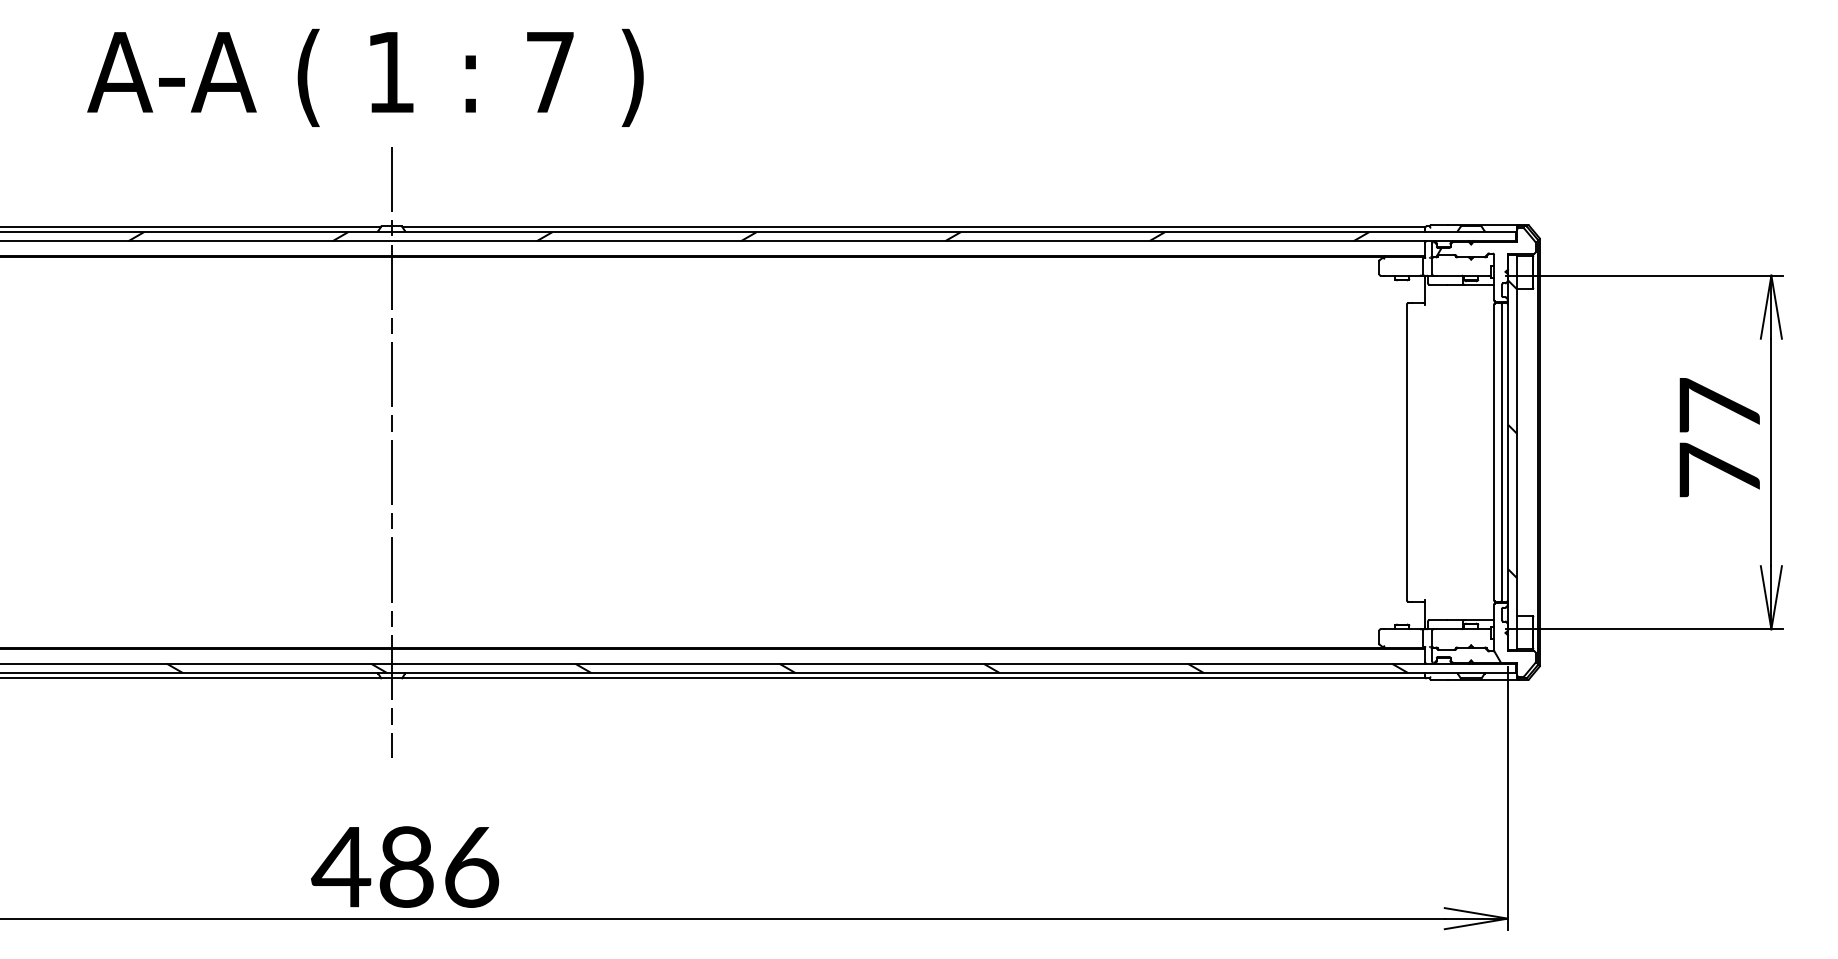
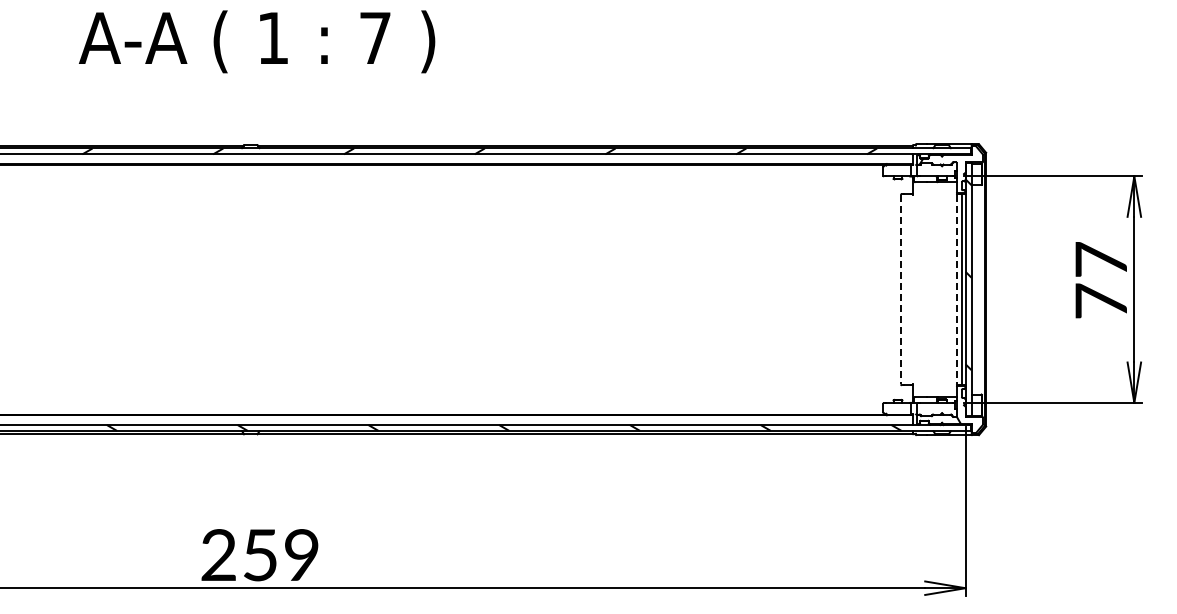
text: (366, 77) -> (257, 41), moved
line: (391, 452) -> (250, 289), removed
line: (1406, 452) -> (900, 289), solid -> dashed
line: (1493, 452) -> (956, 289), solid -> dashed
text: (405, 867) -> (259, 555), 486 -> 259

